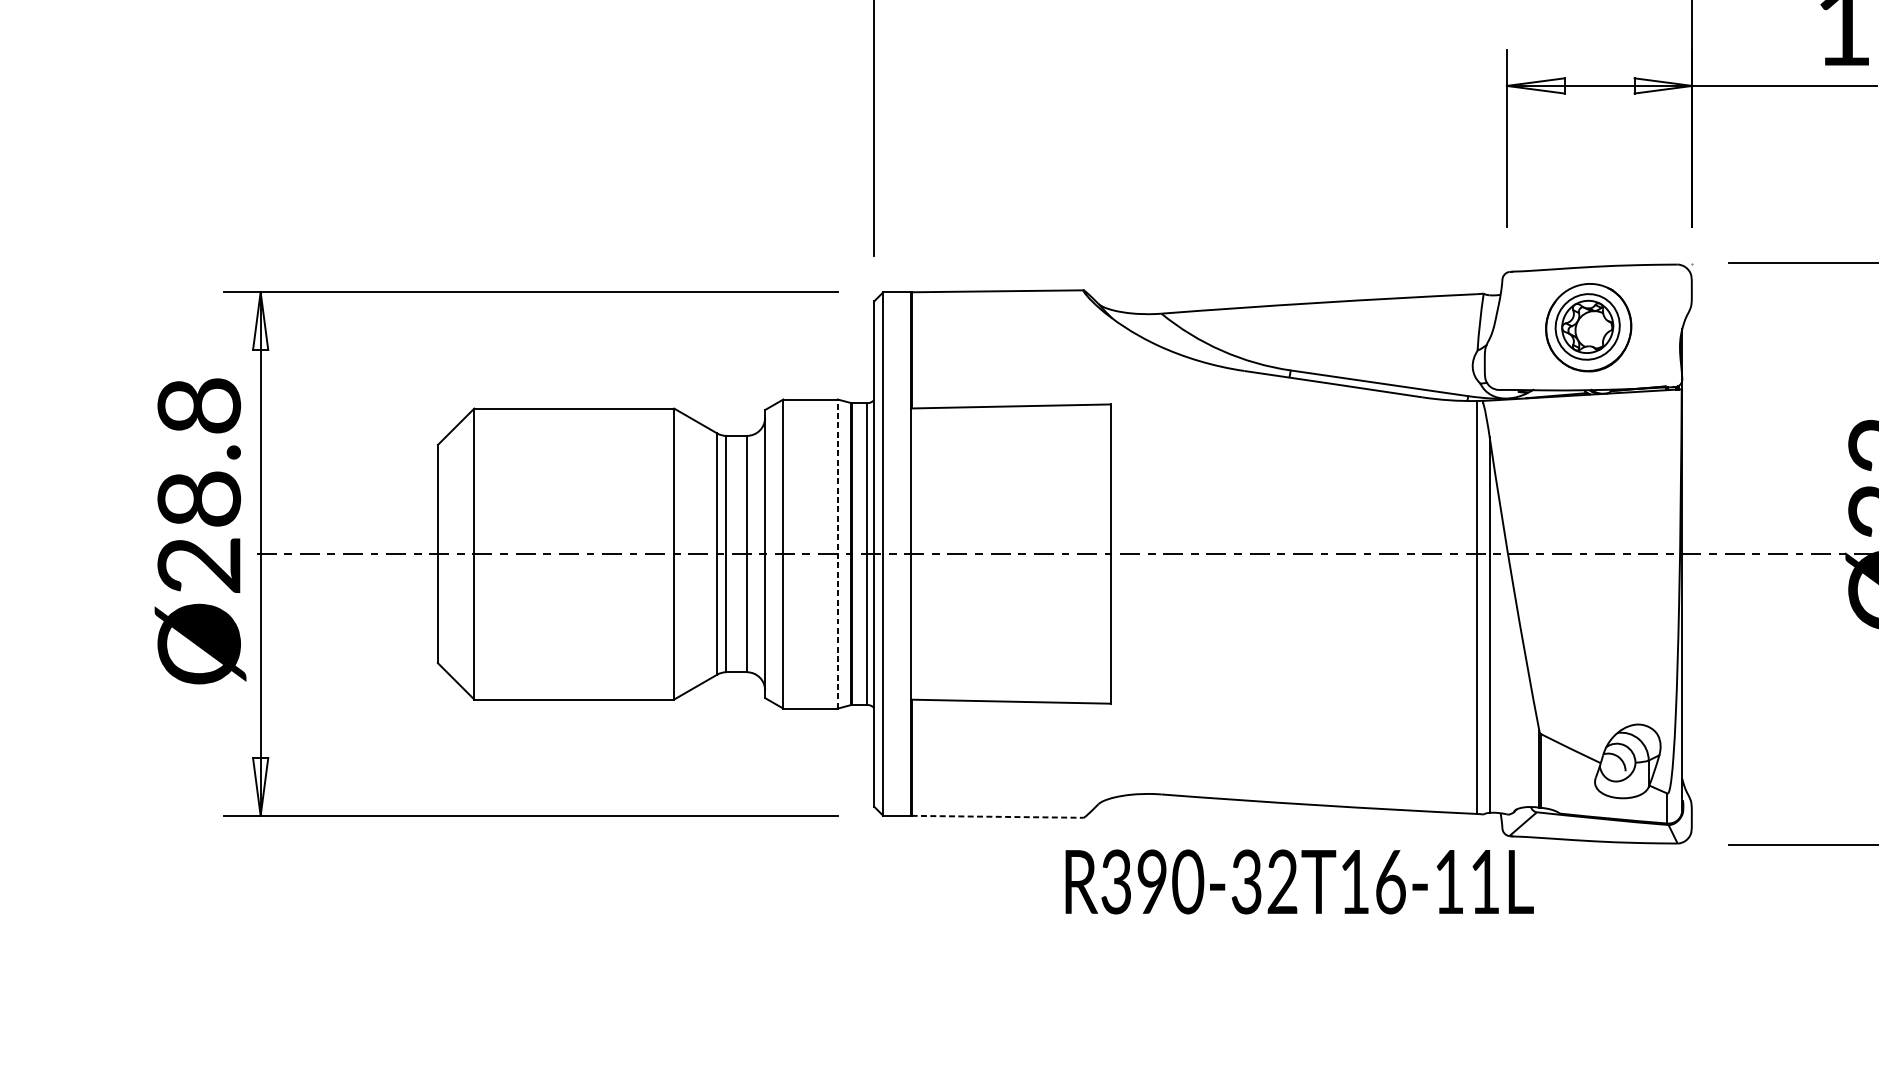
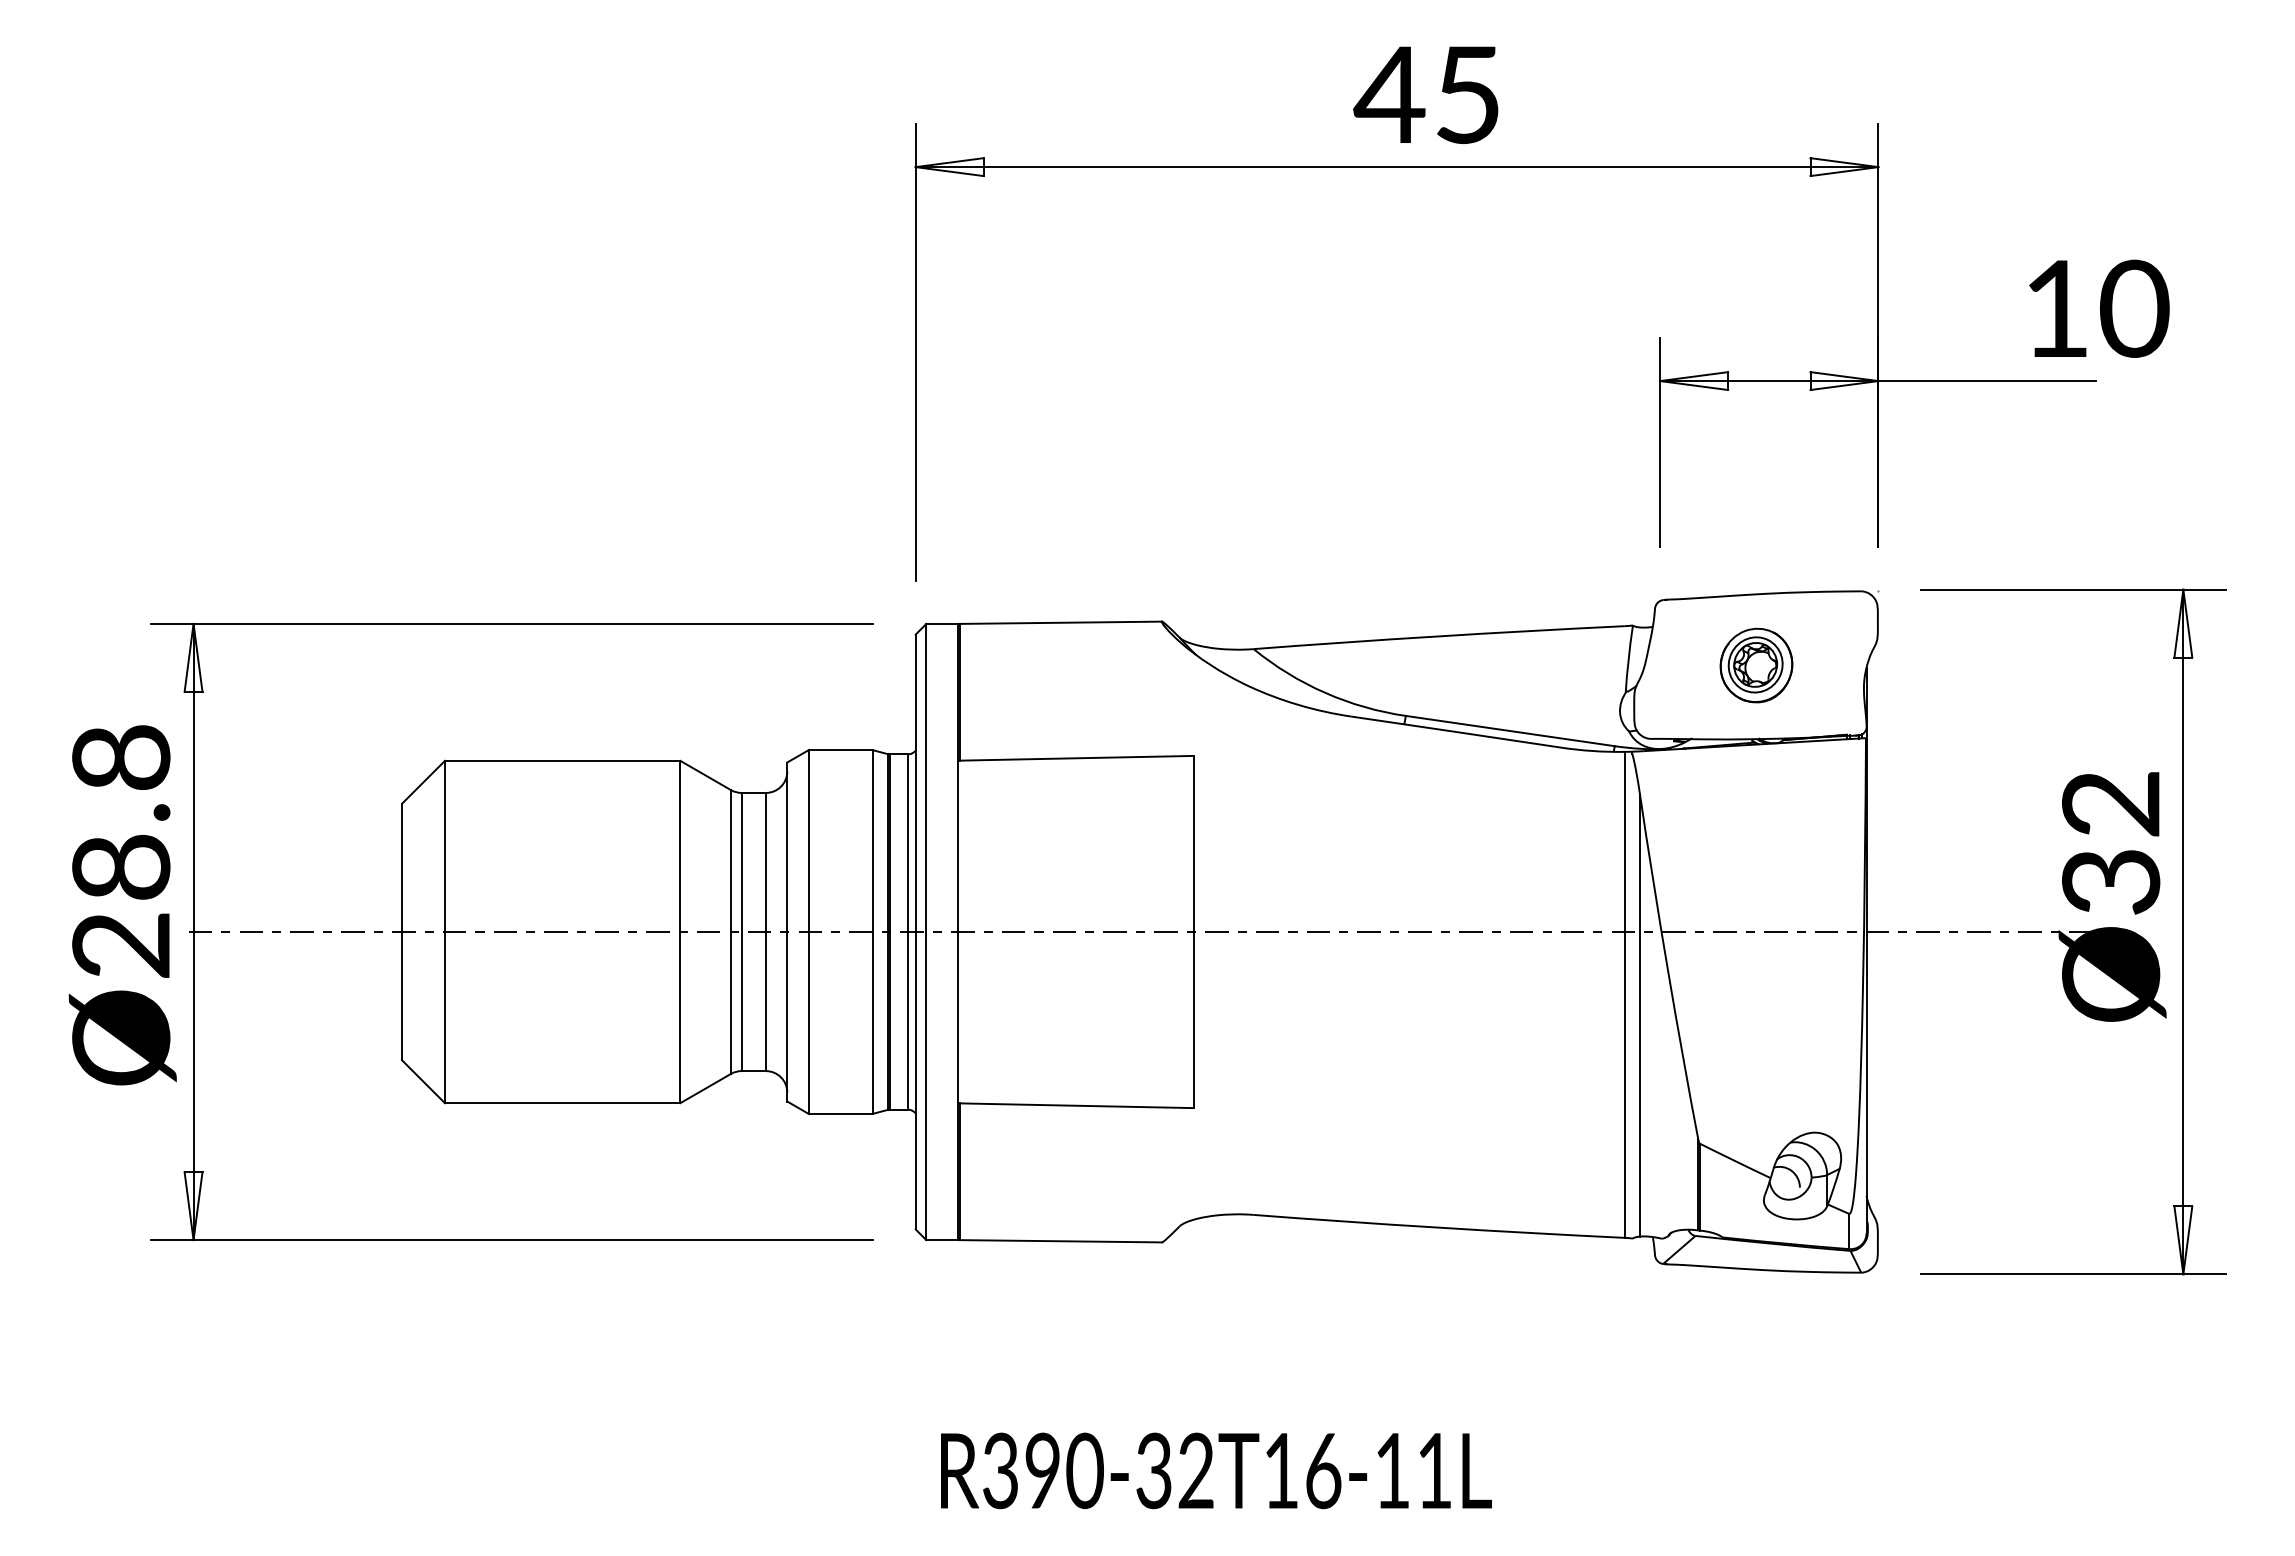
part: (1588, 327) -> (1756, 665), size x0.71
line: (837, 554) -> (872, 932), dashed -> solid
line: (998, 817) -> (1061, 1241), dashed -> solid
text: (1299, 881) -> (1216, 1470), moved

